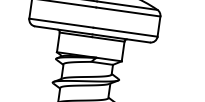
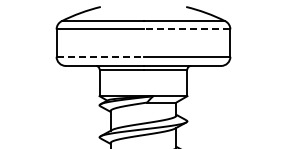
line: (128, 12) -> (186, 29), solid -> dashed
line: (61, 23) -> (100, 56), solid -> dashed

